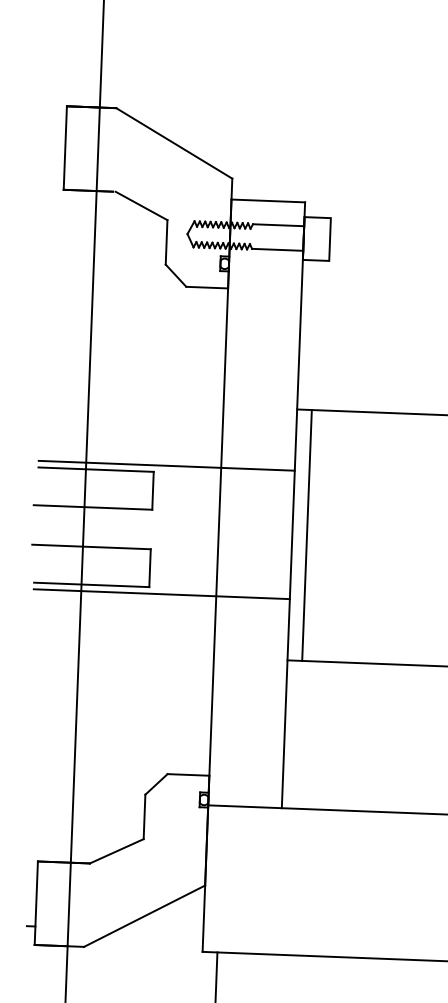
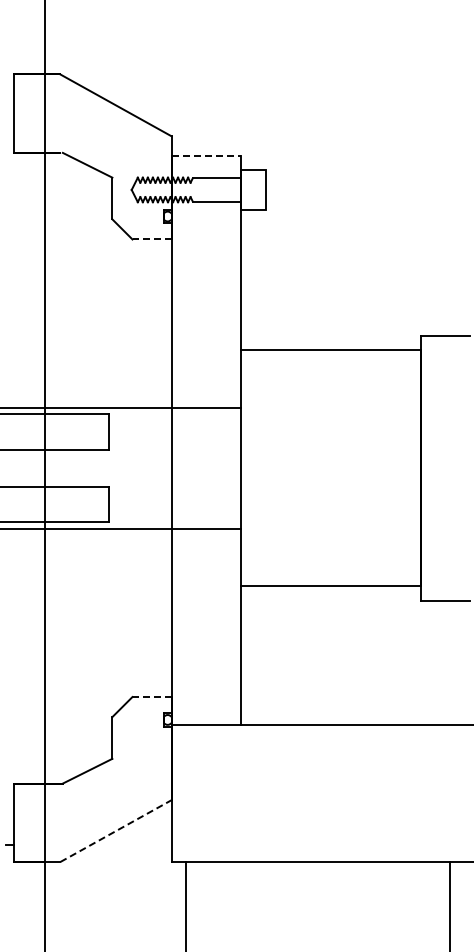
line: (268, 201) -> (206, 156), solid -> dashed
line: (207, 287) -> (152, 239), solid -> dashed
line: (306, 535) -> (254, 468), removed
line: (188, 775) -> (152, 697), solid -> dashed
line: (145, 916) -> (116, 831), solid -> dashed

